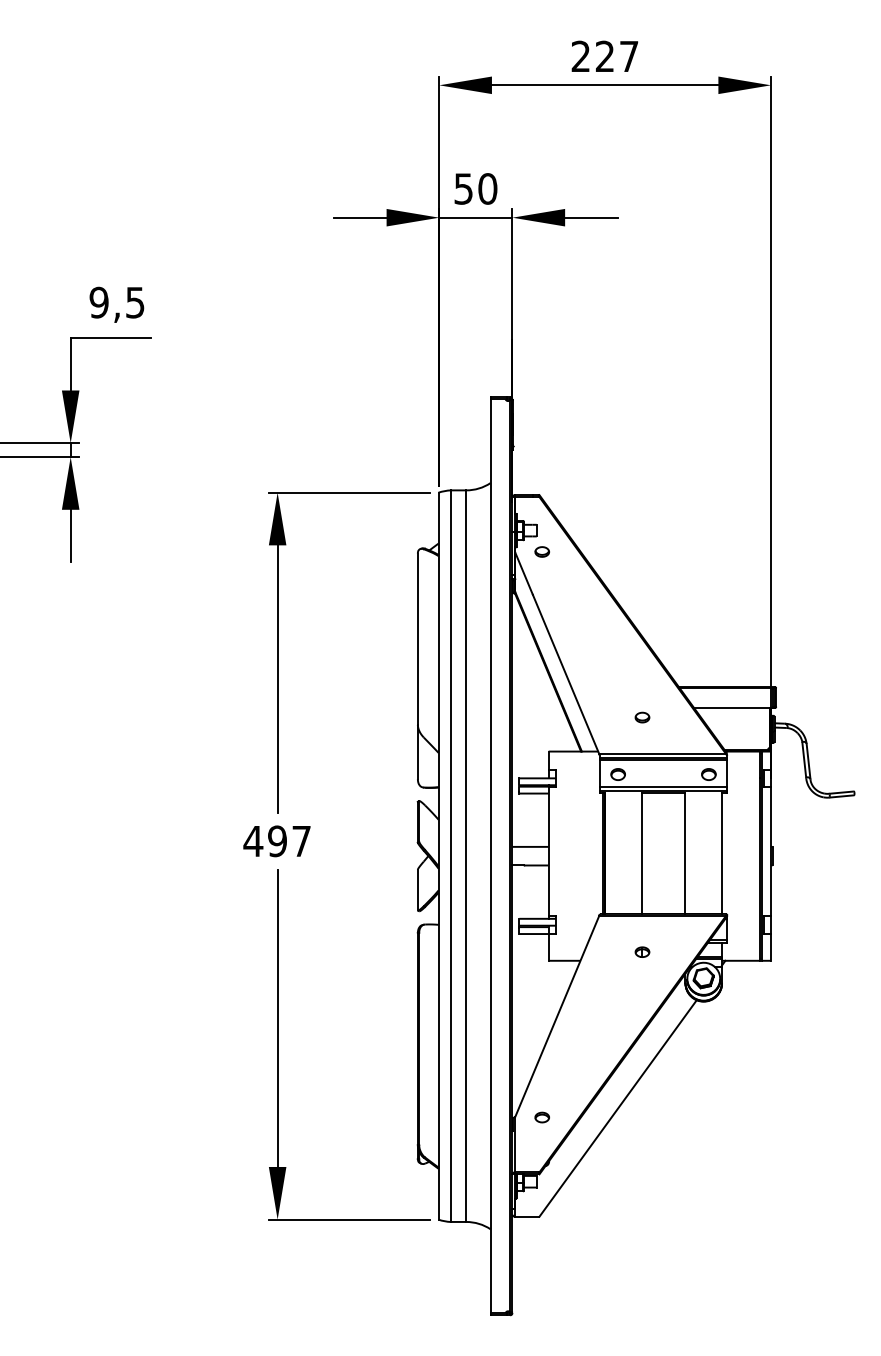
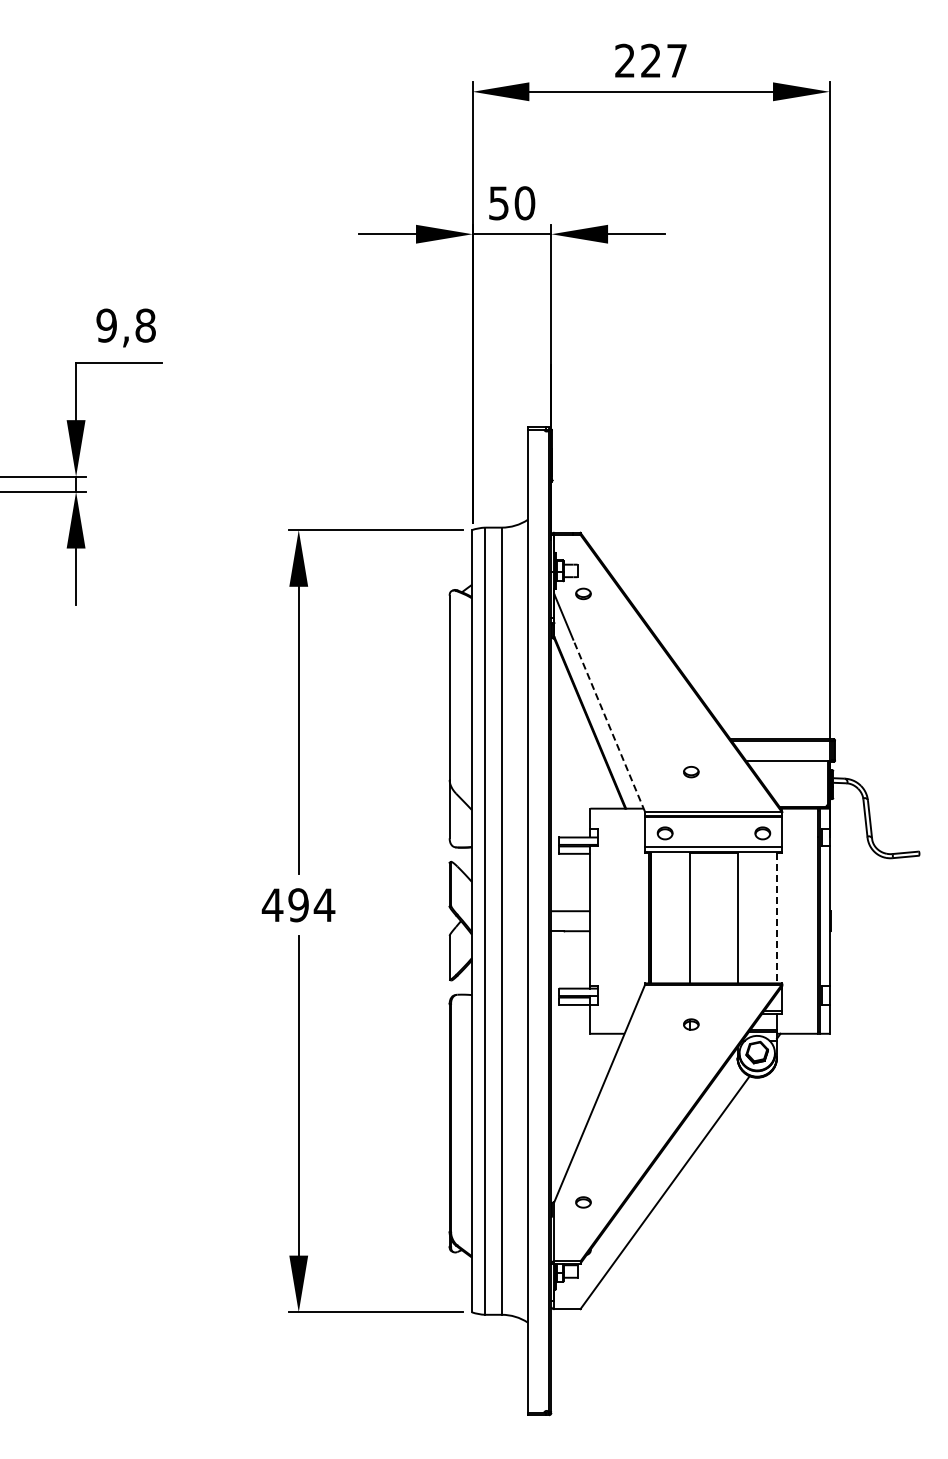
text: (135, 302) -> (145, 325), 9,5 -> 9,8
line: (566, 674) -> (609, 725), solid -> dashed
text: (301, 840) -> (324, 904), 497 -> 494
line: (721, 853) -> (776, 918), solid -> dashed

